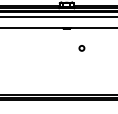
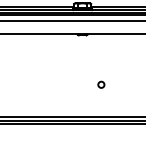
circle: (82, 48) -> (101, 84), moved

